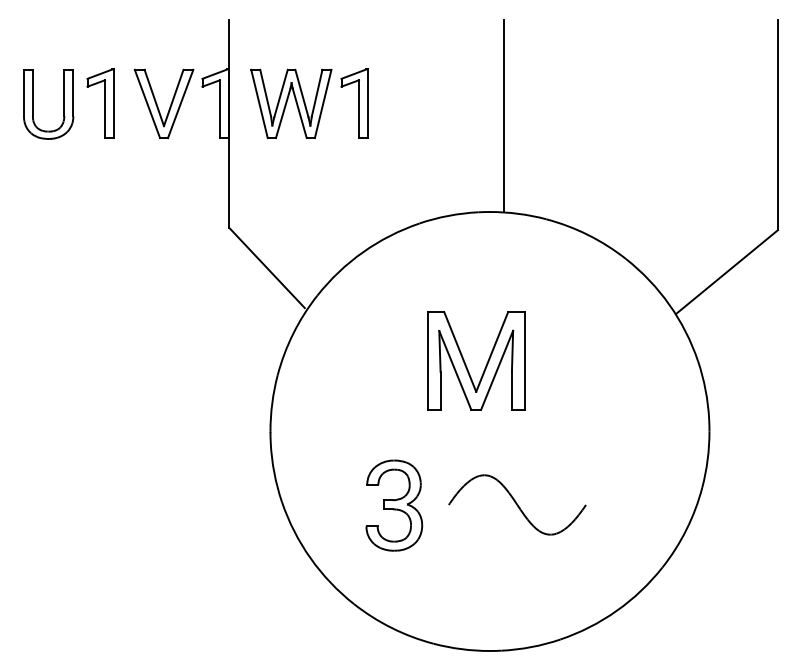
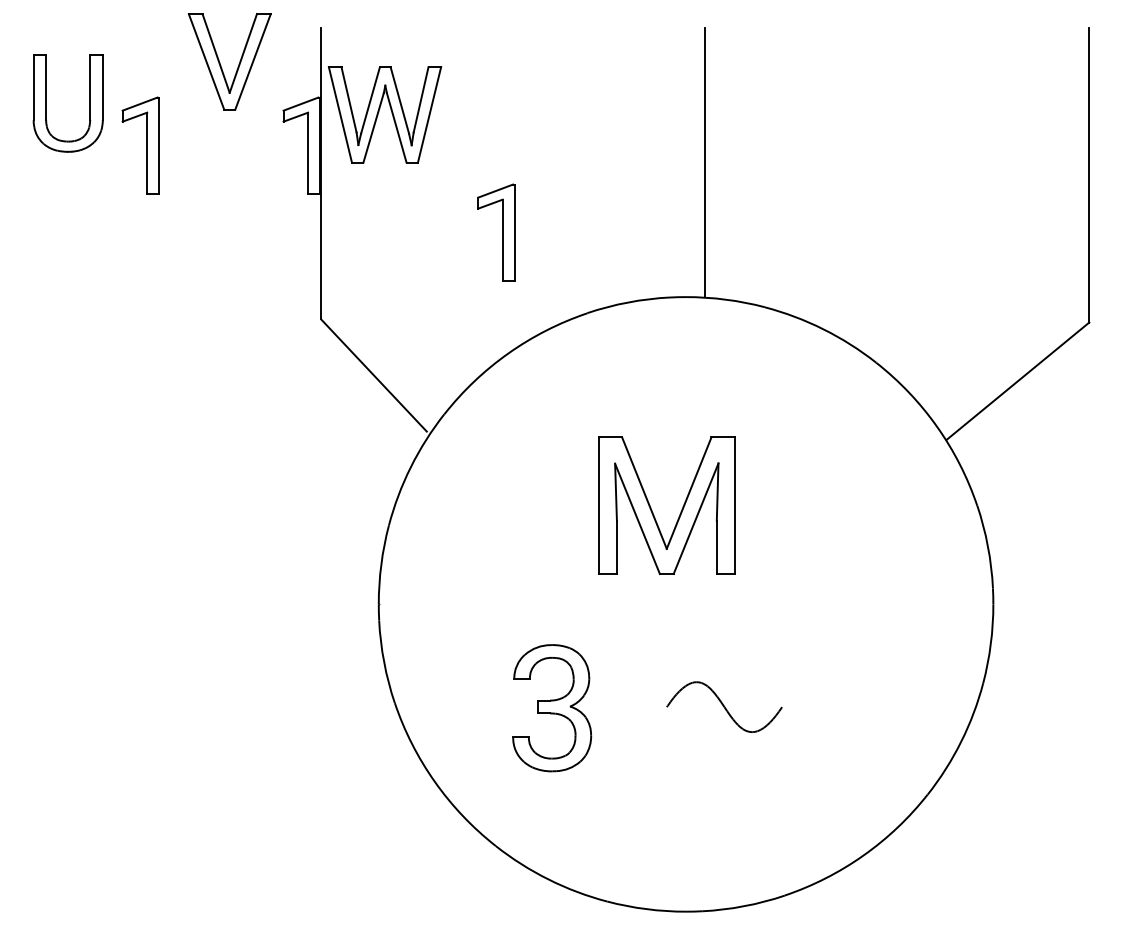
part: (290, 103) -> (384, 114), moved
part: (354, 103) -> (496, 232), moved
part: (33, 104) -> (46, 103), moved
part: (158, 106) -> (221, 65), moved
part: (517, 504) -> (724, 706), size x0.6

